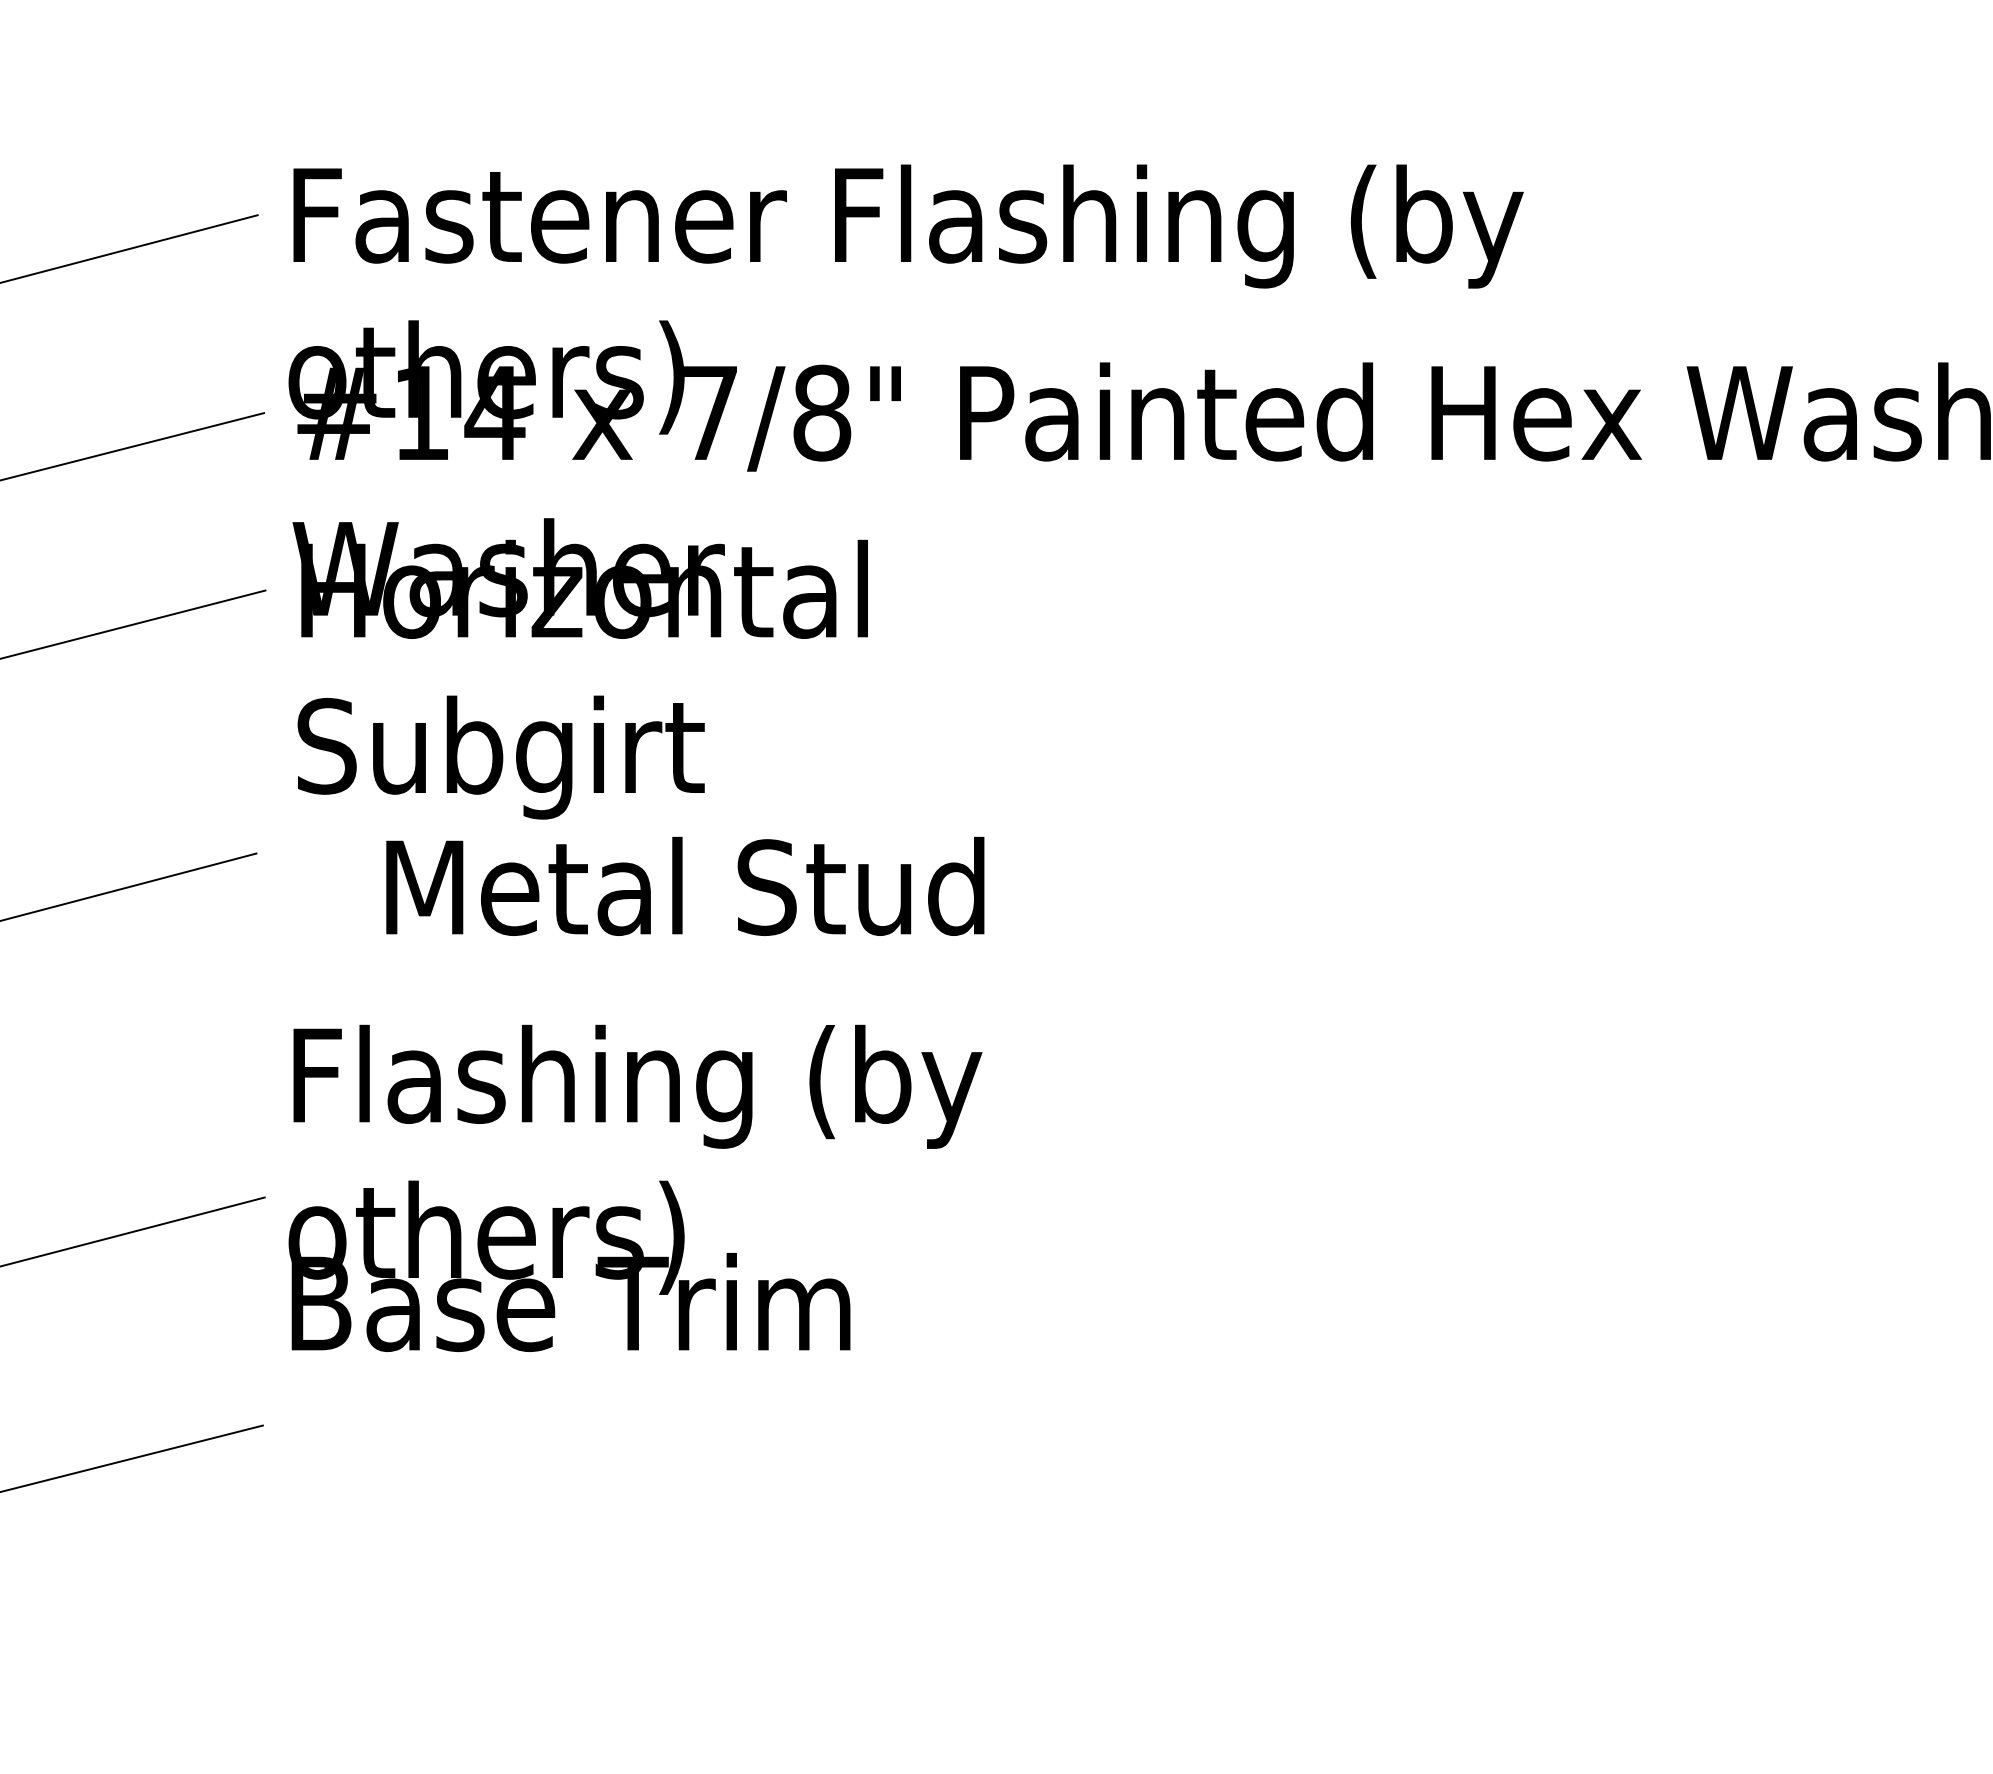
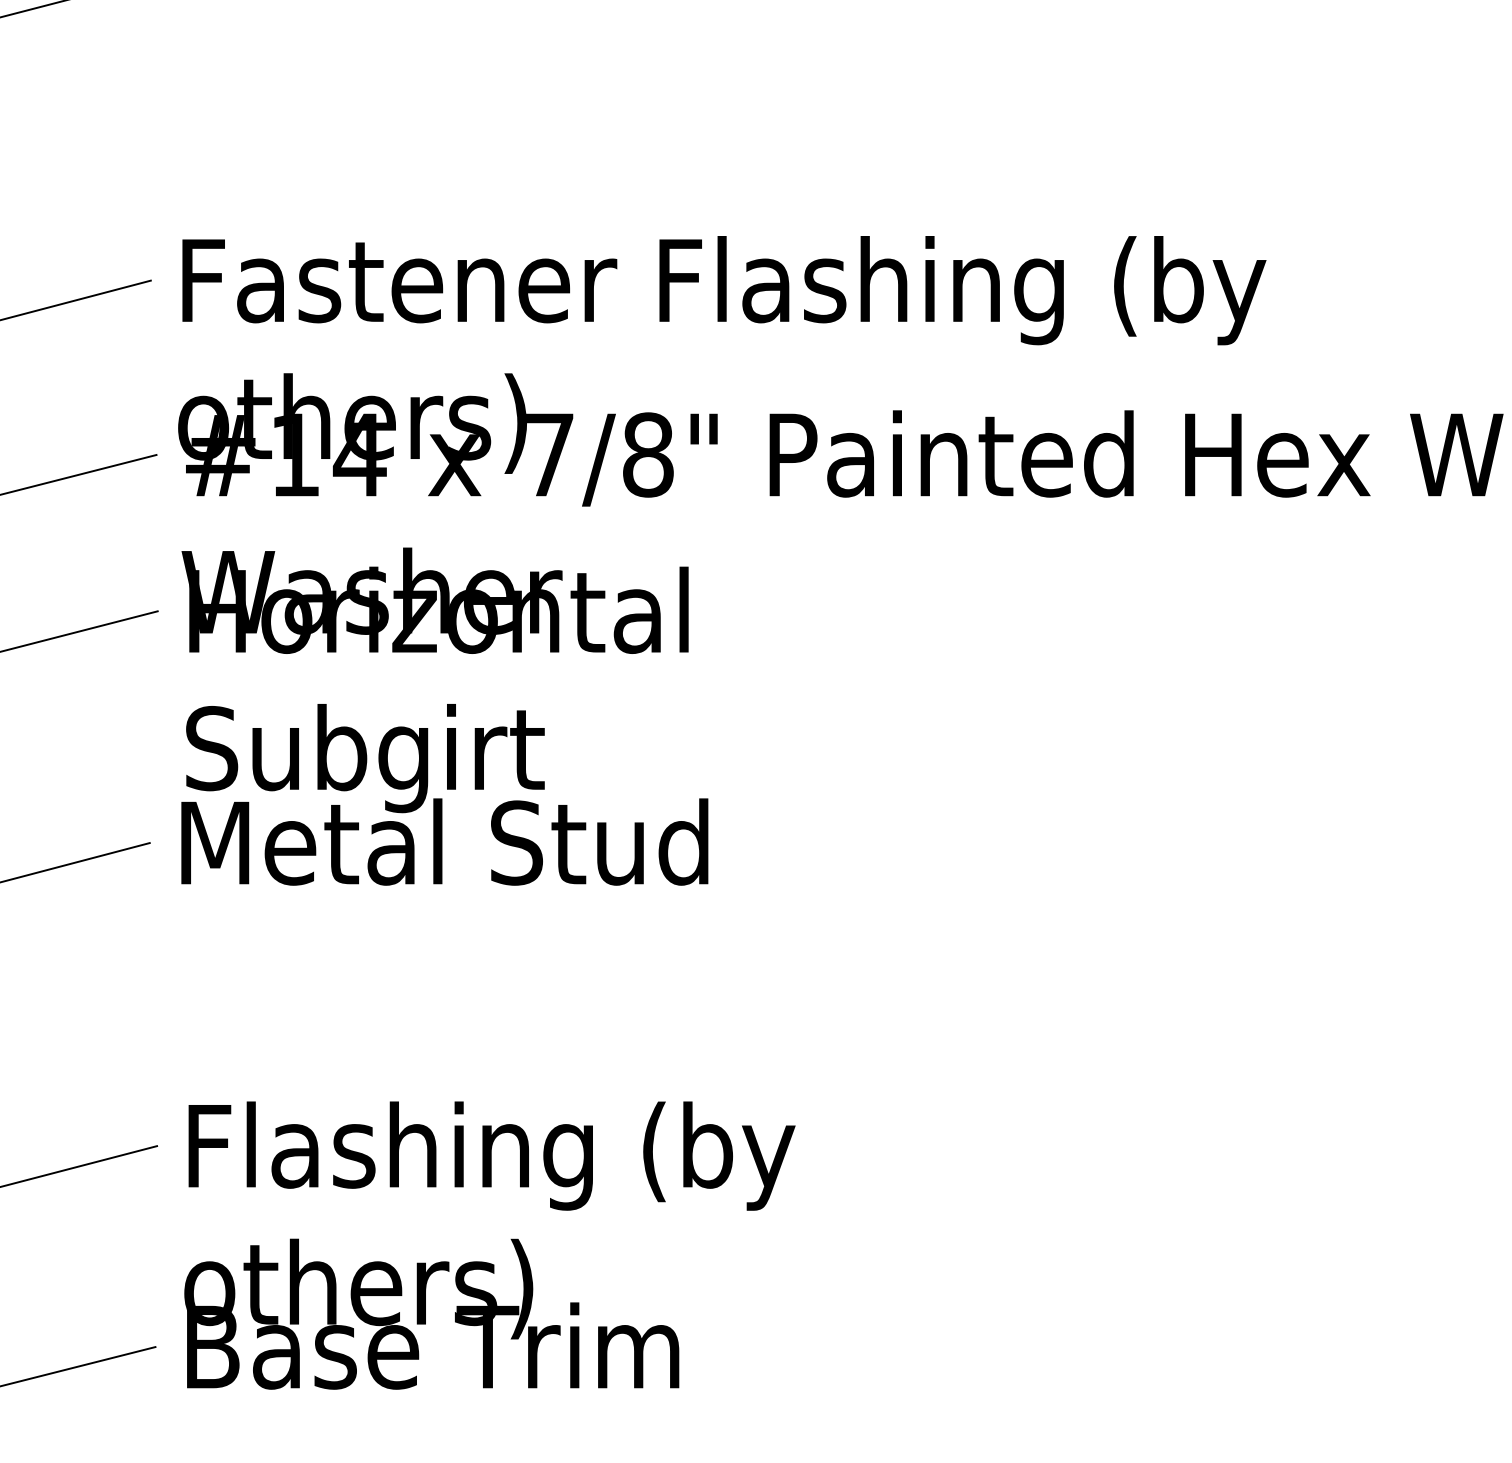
text: (685, 885) -> (444, 841), moved
text: (635, 1187) -> (489, 1244), moved

